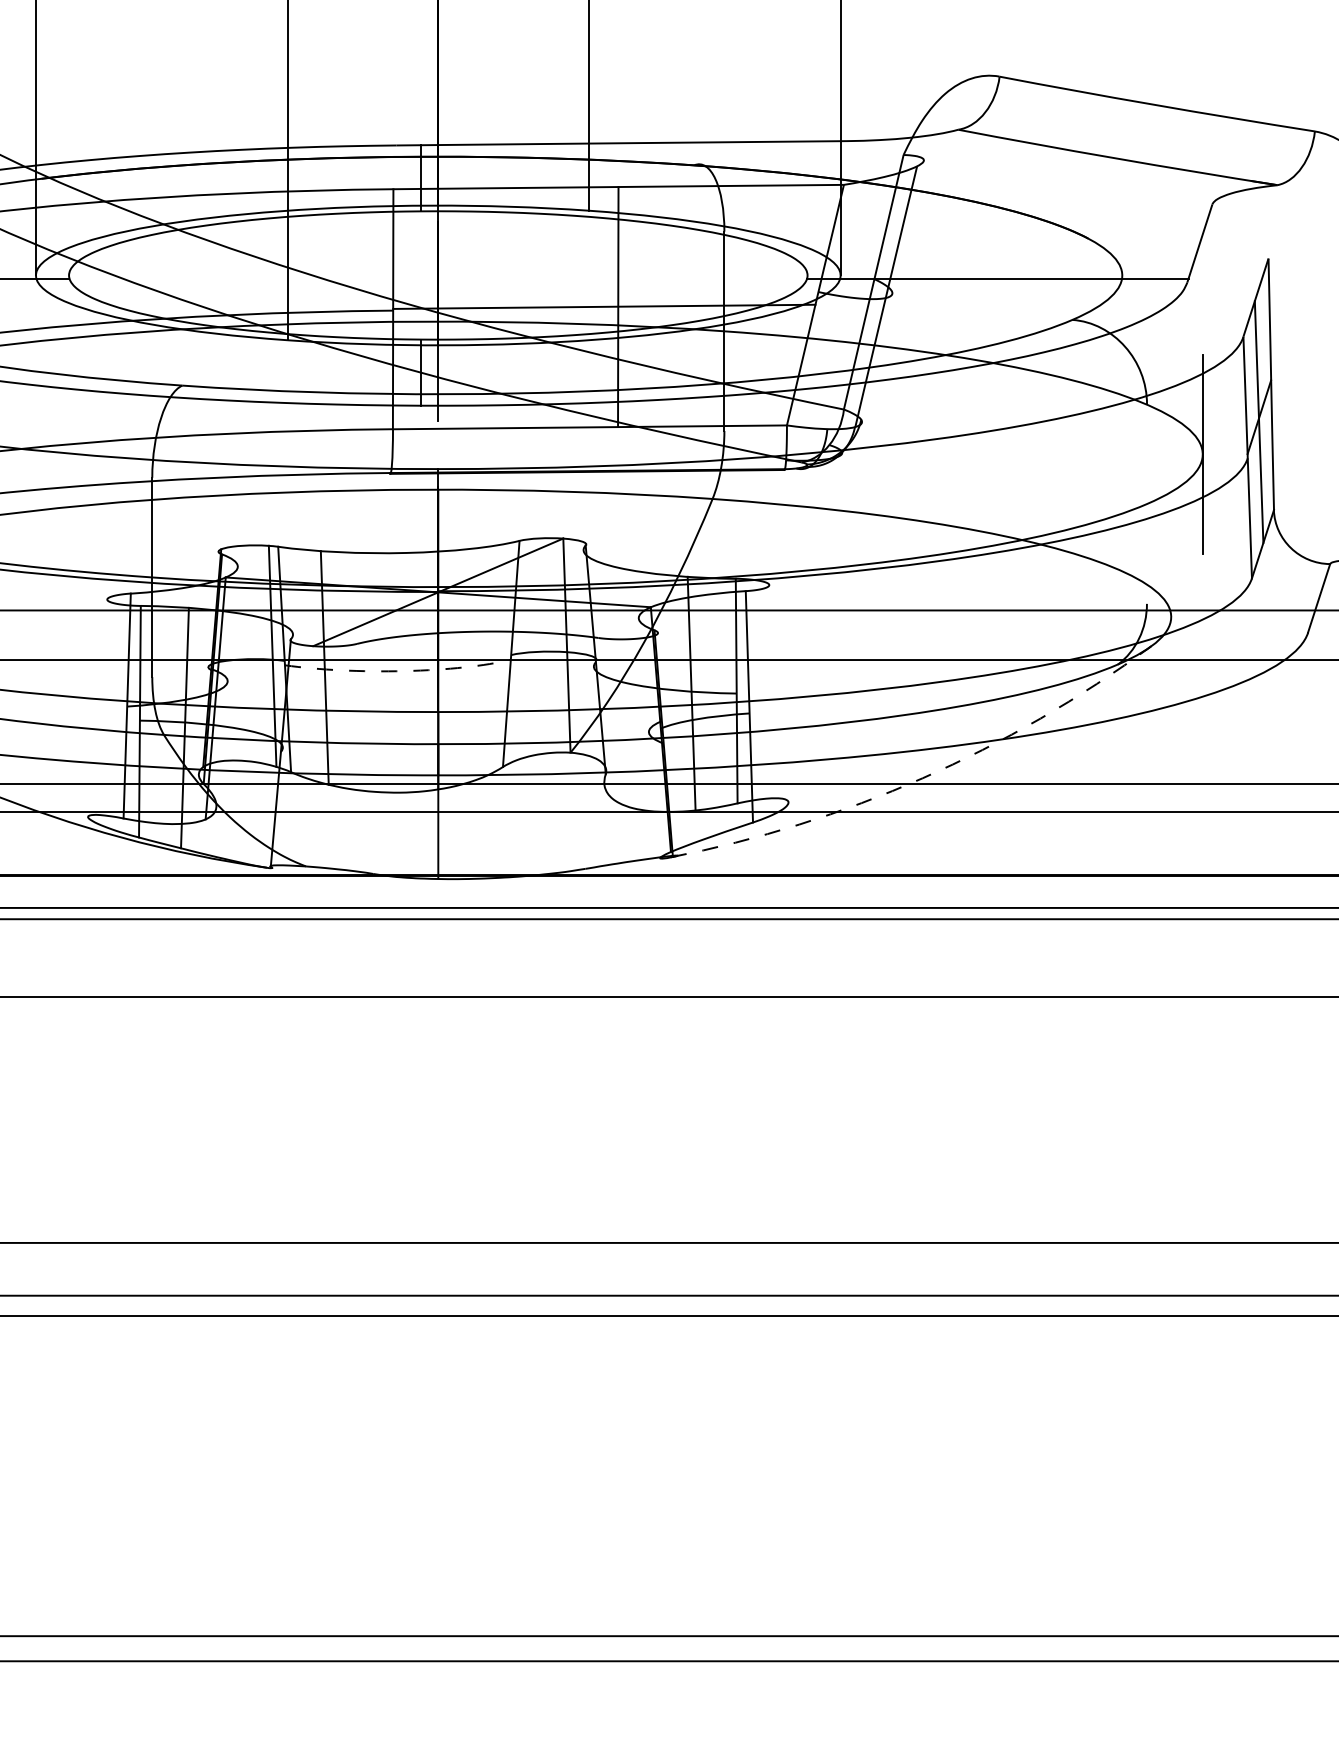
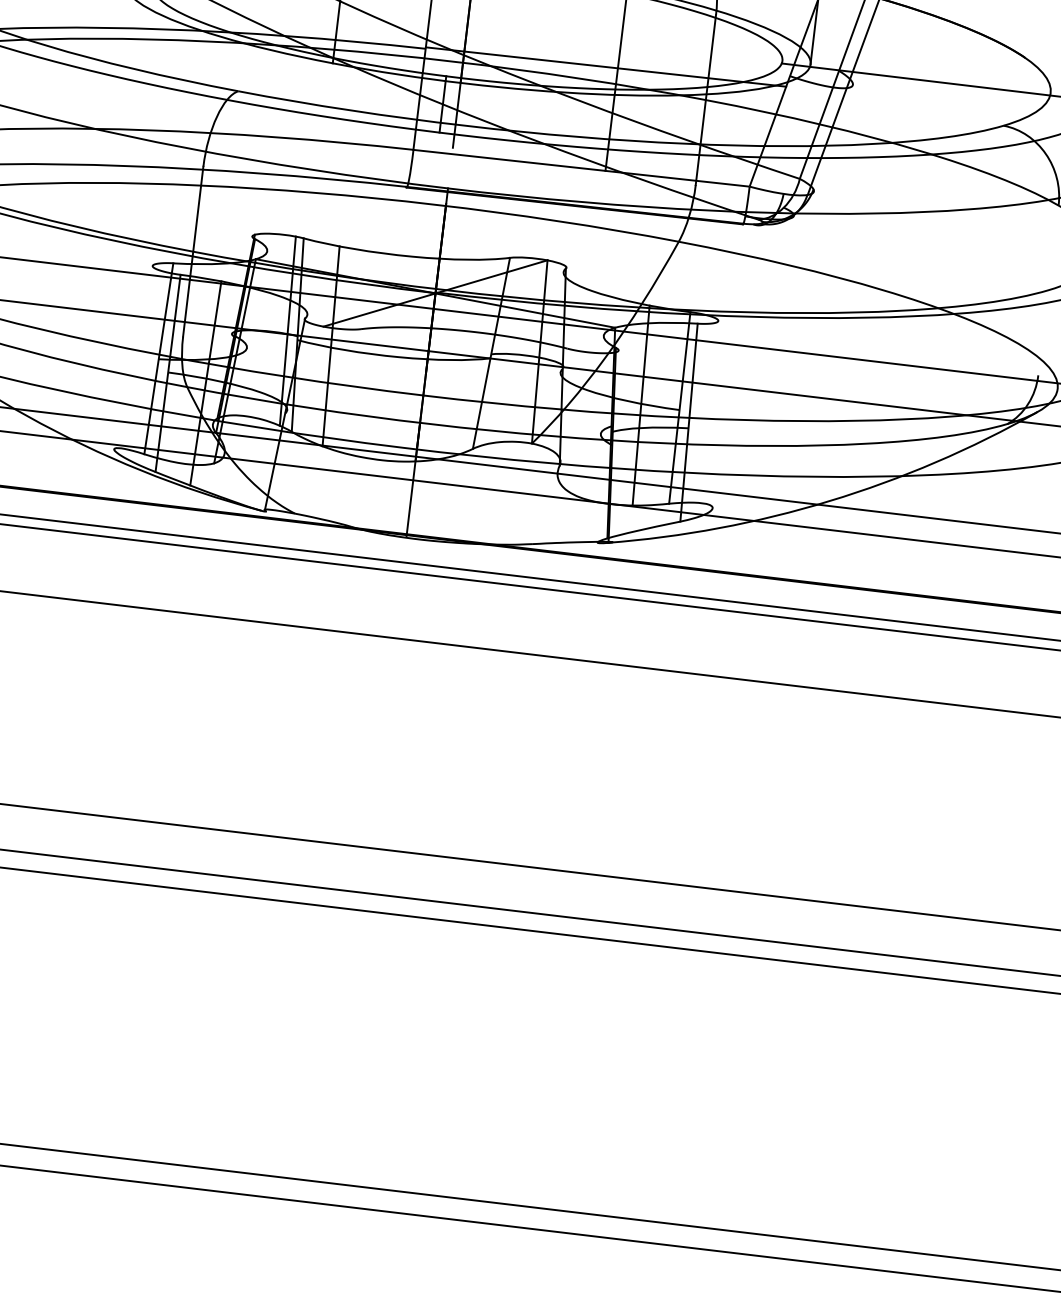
arc: (400, 671) -> (395, 357), dashed -> solid
arc: (922, 778) -> (829, 501), dashed -> solid

